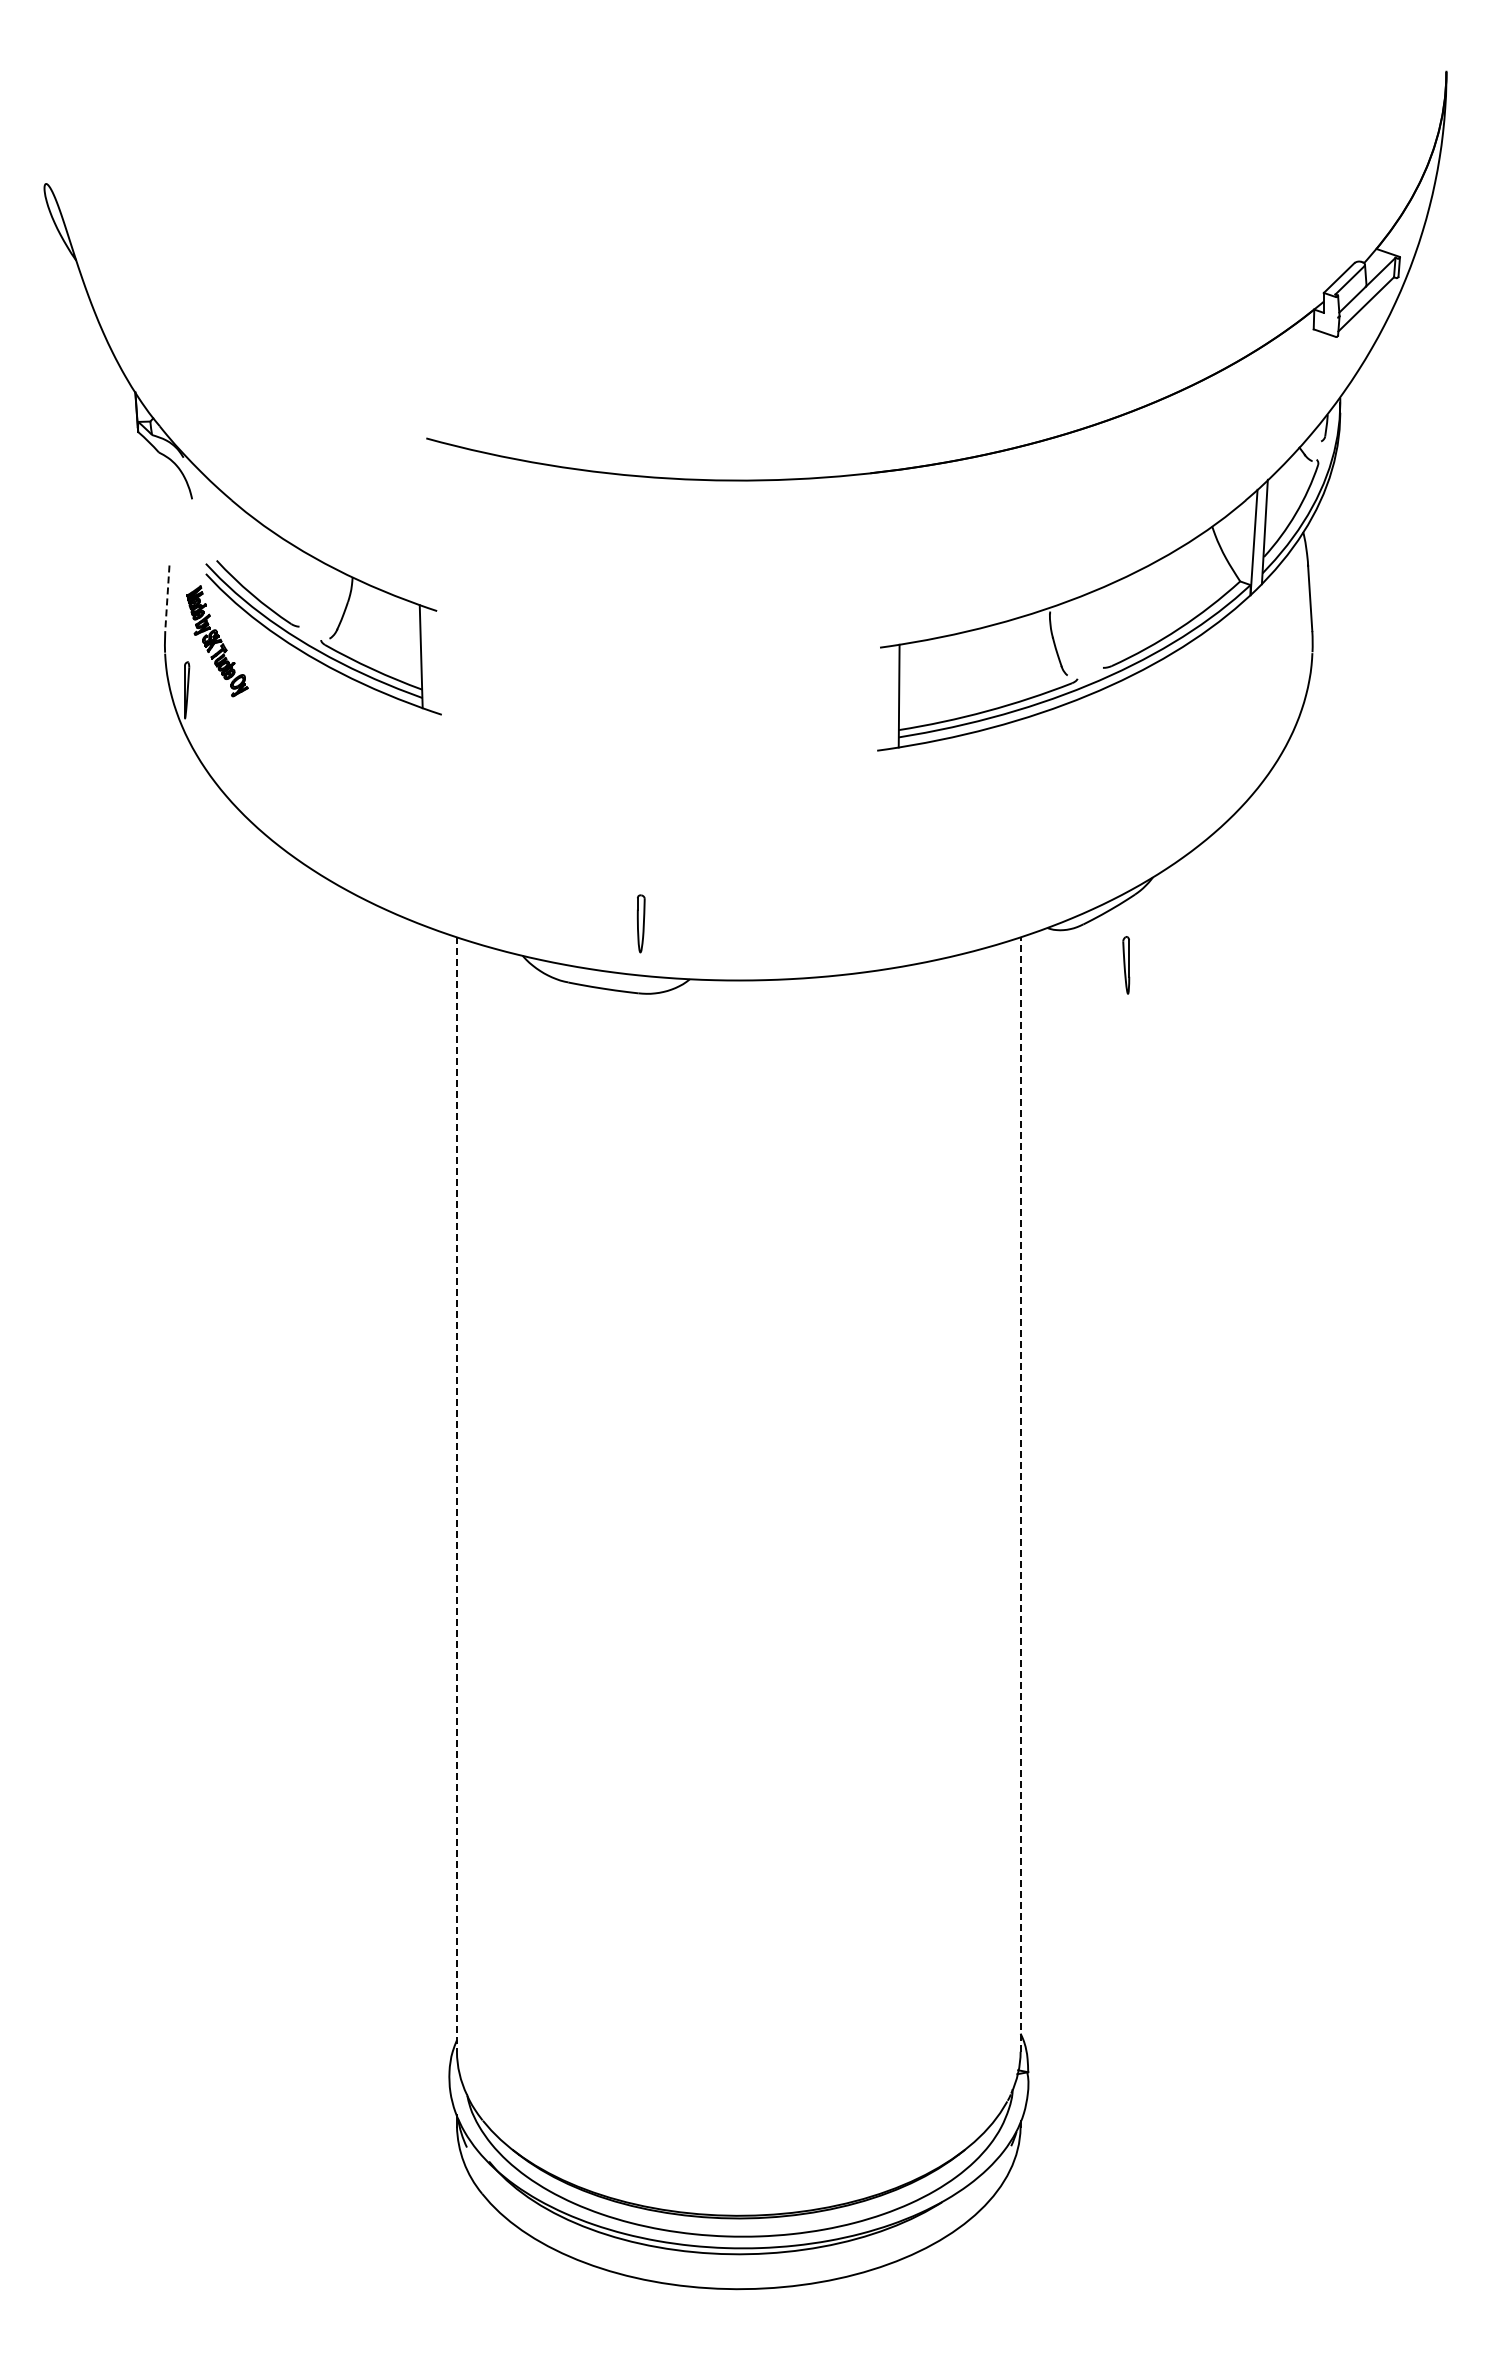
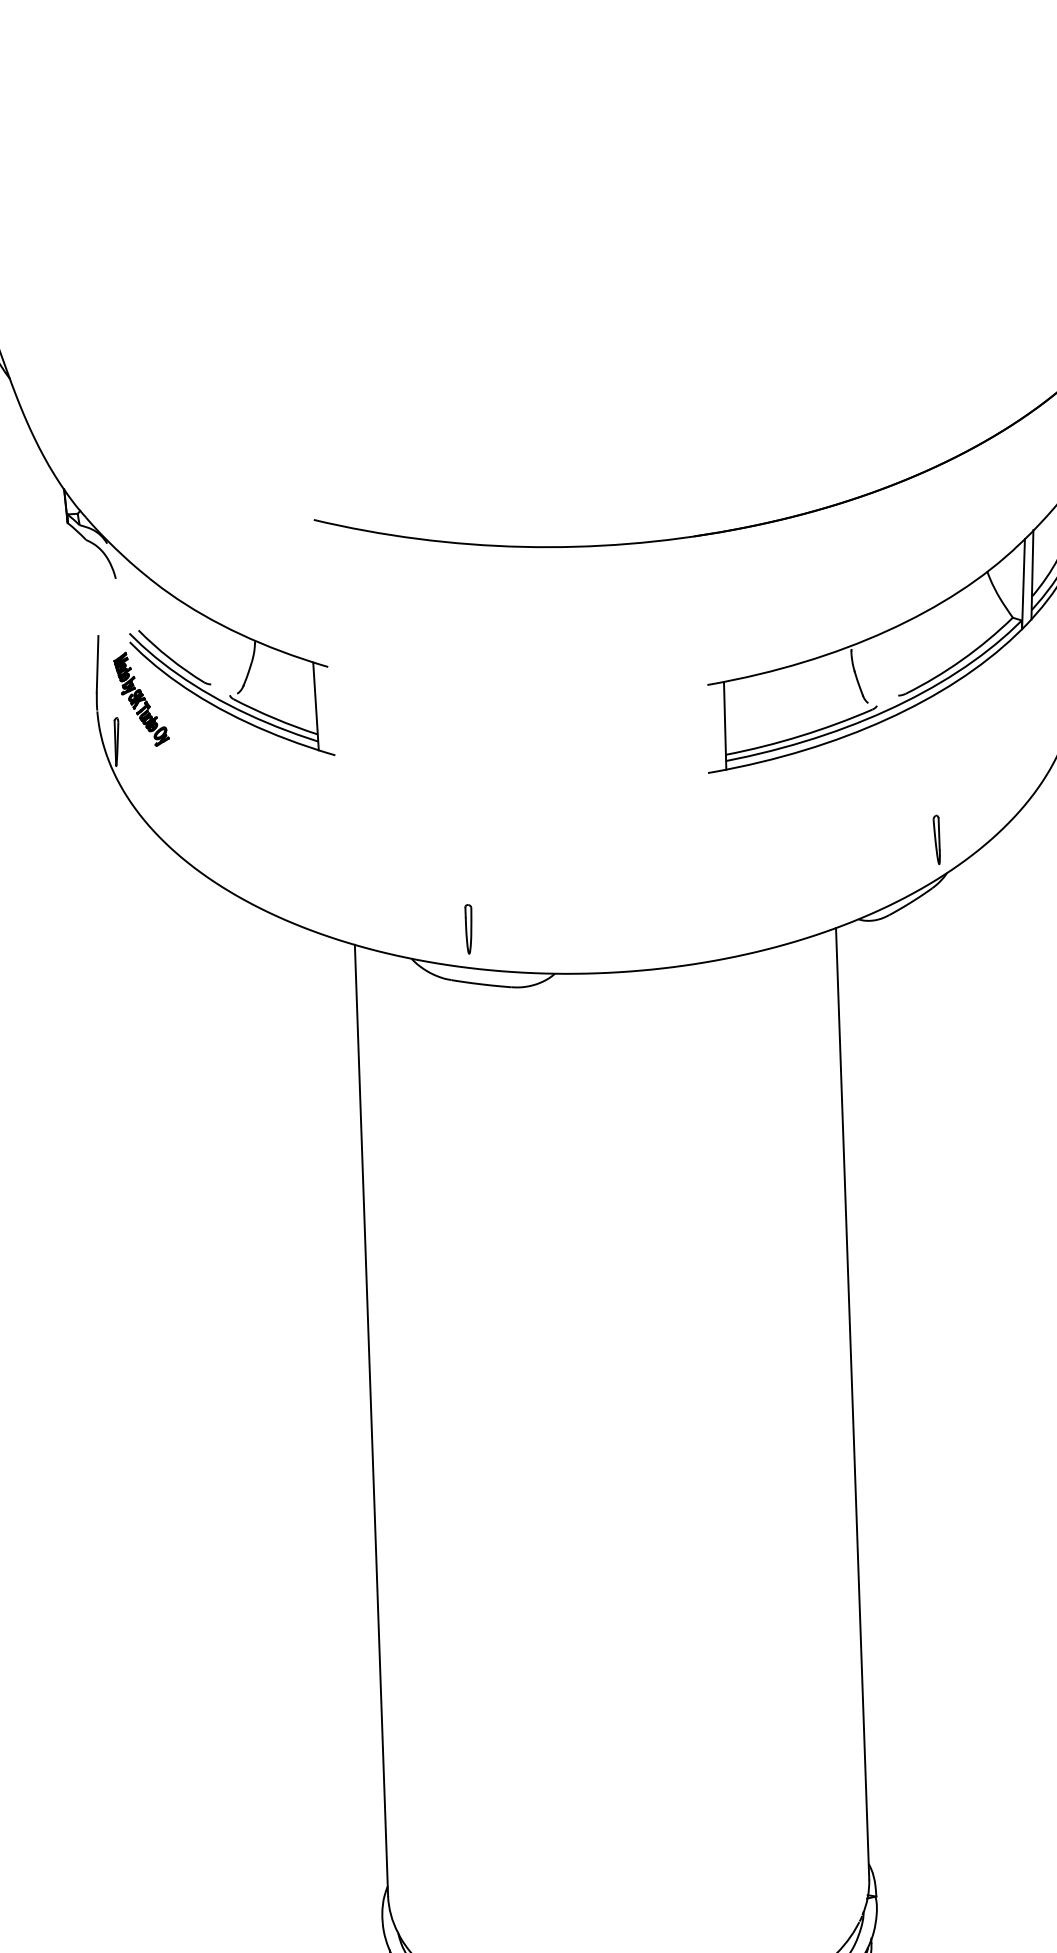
line: (167, 598) -> (97, 664), dashed -> solid
part: (640, 923) -> (468, 929), moved
part: (1126, 965) -> (937, 840), moved
line: (1020, 1494) -> (852, 1403), dashed -> solid
line: (456, 1495) -> (371, 1421), dashed -> solid

